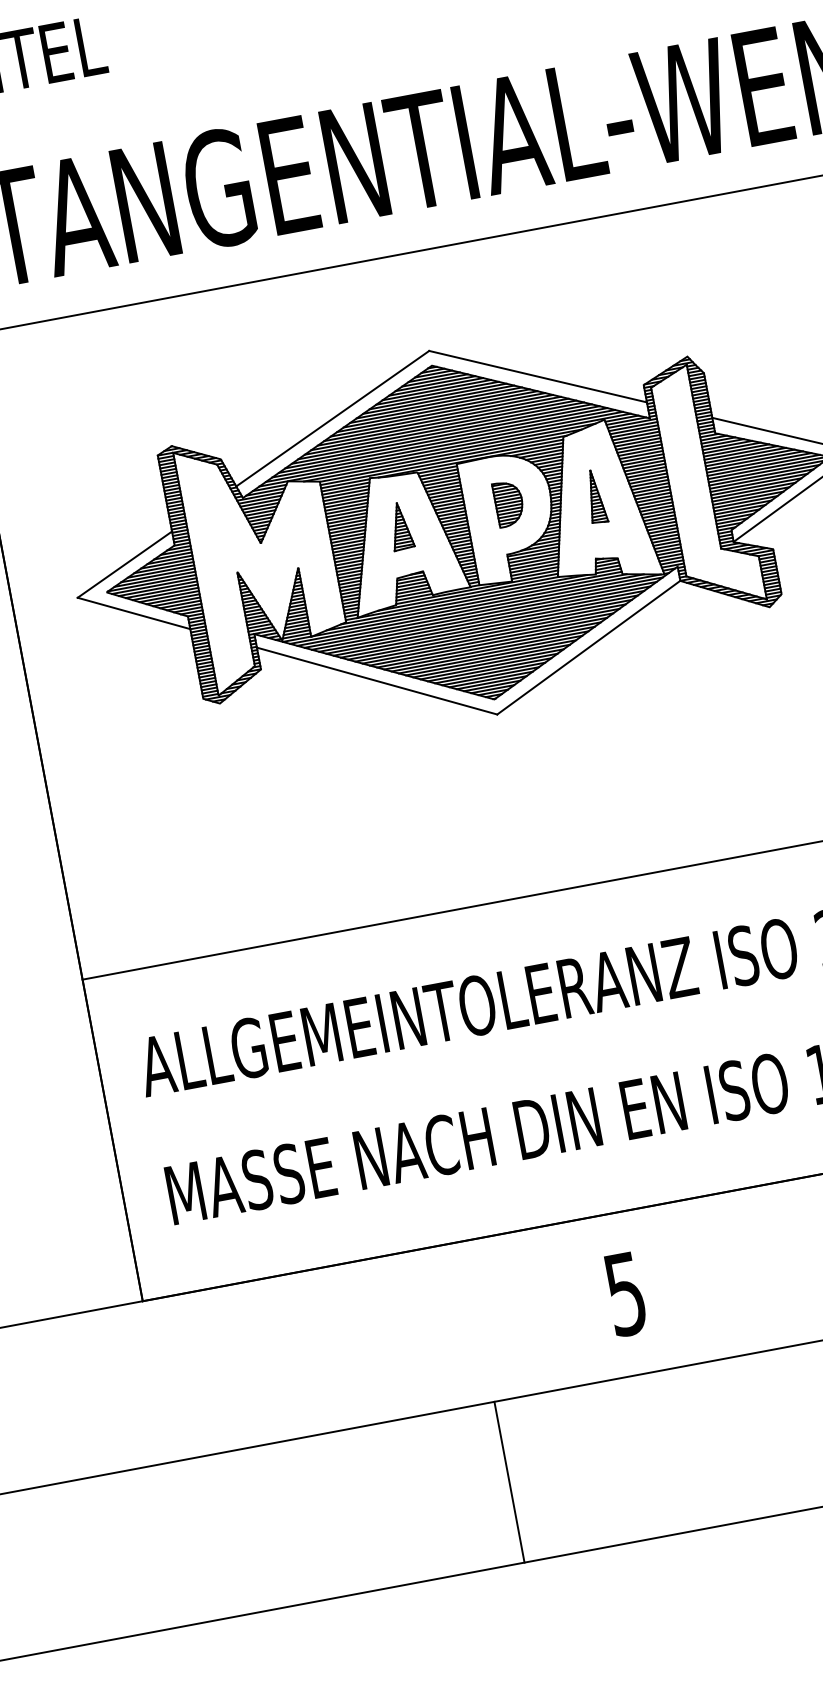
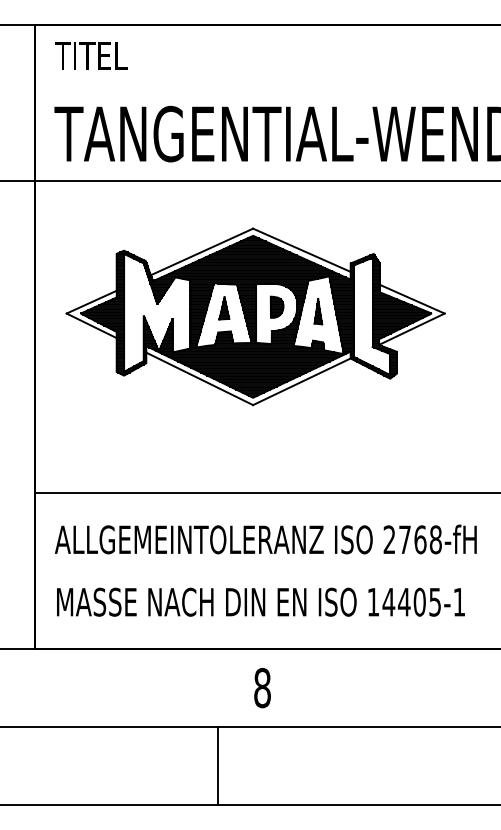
text: (625, 1292) -> (262, 687), 5 -> 8
line: (509, 1483) -> (217, 766), moved

